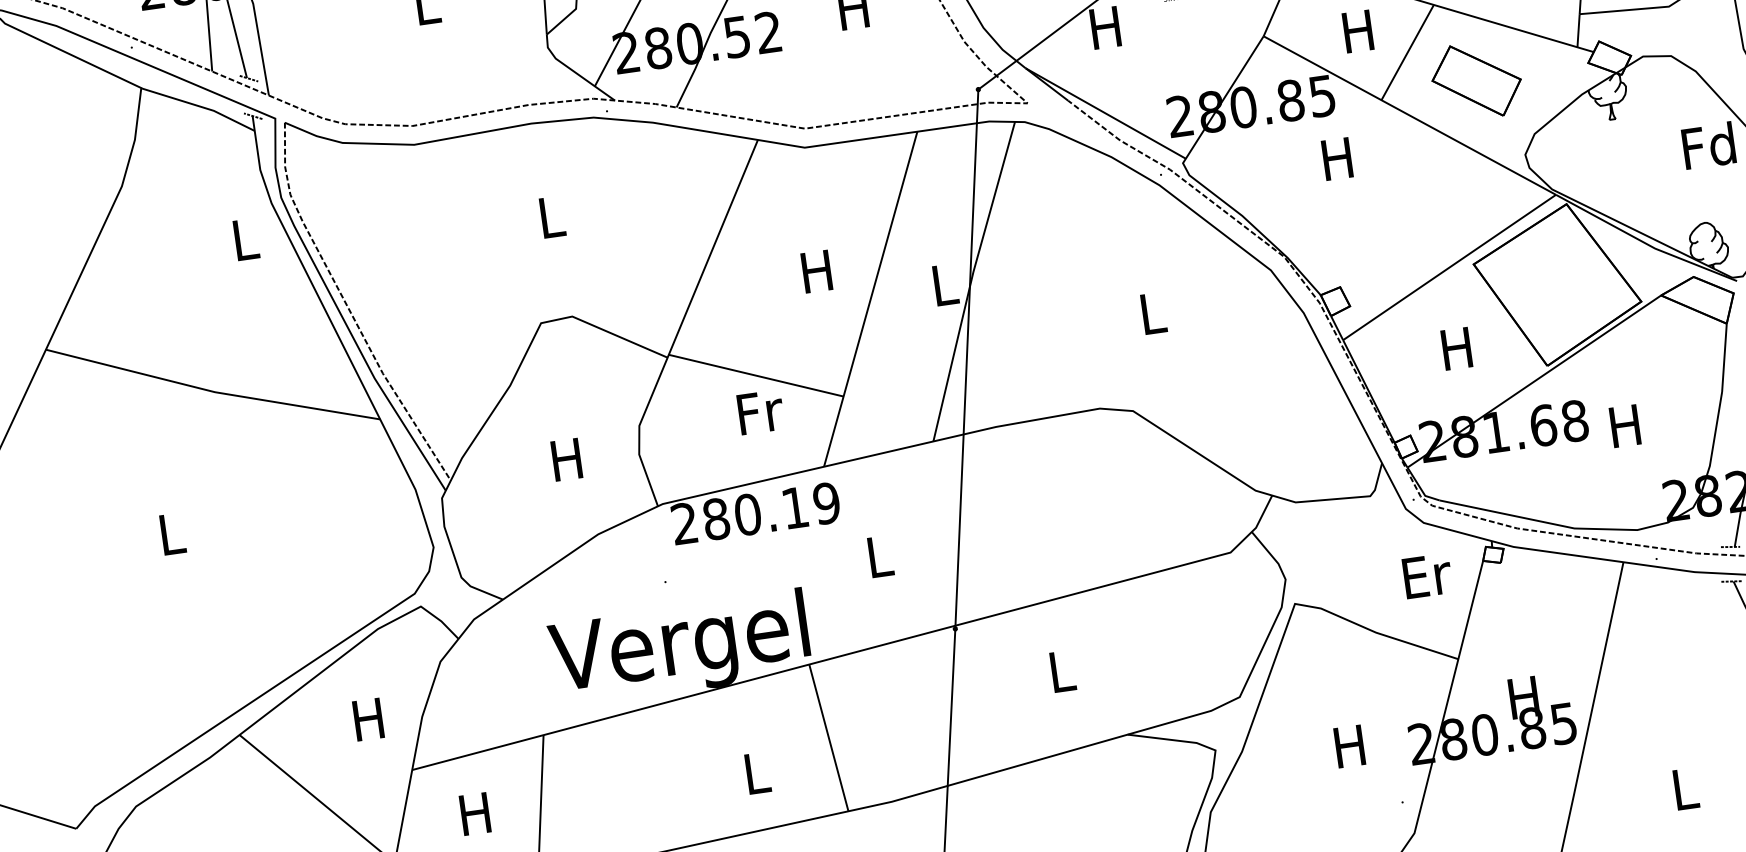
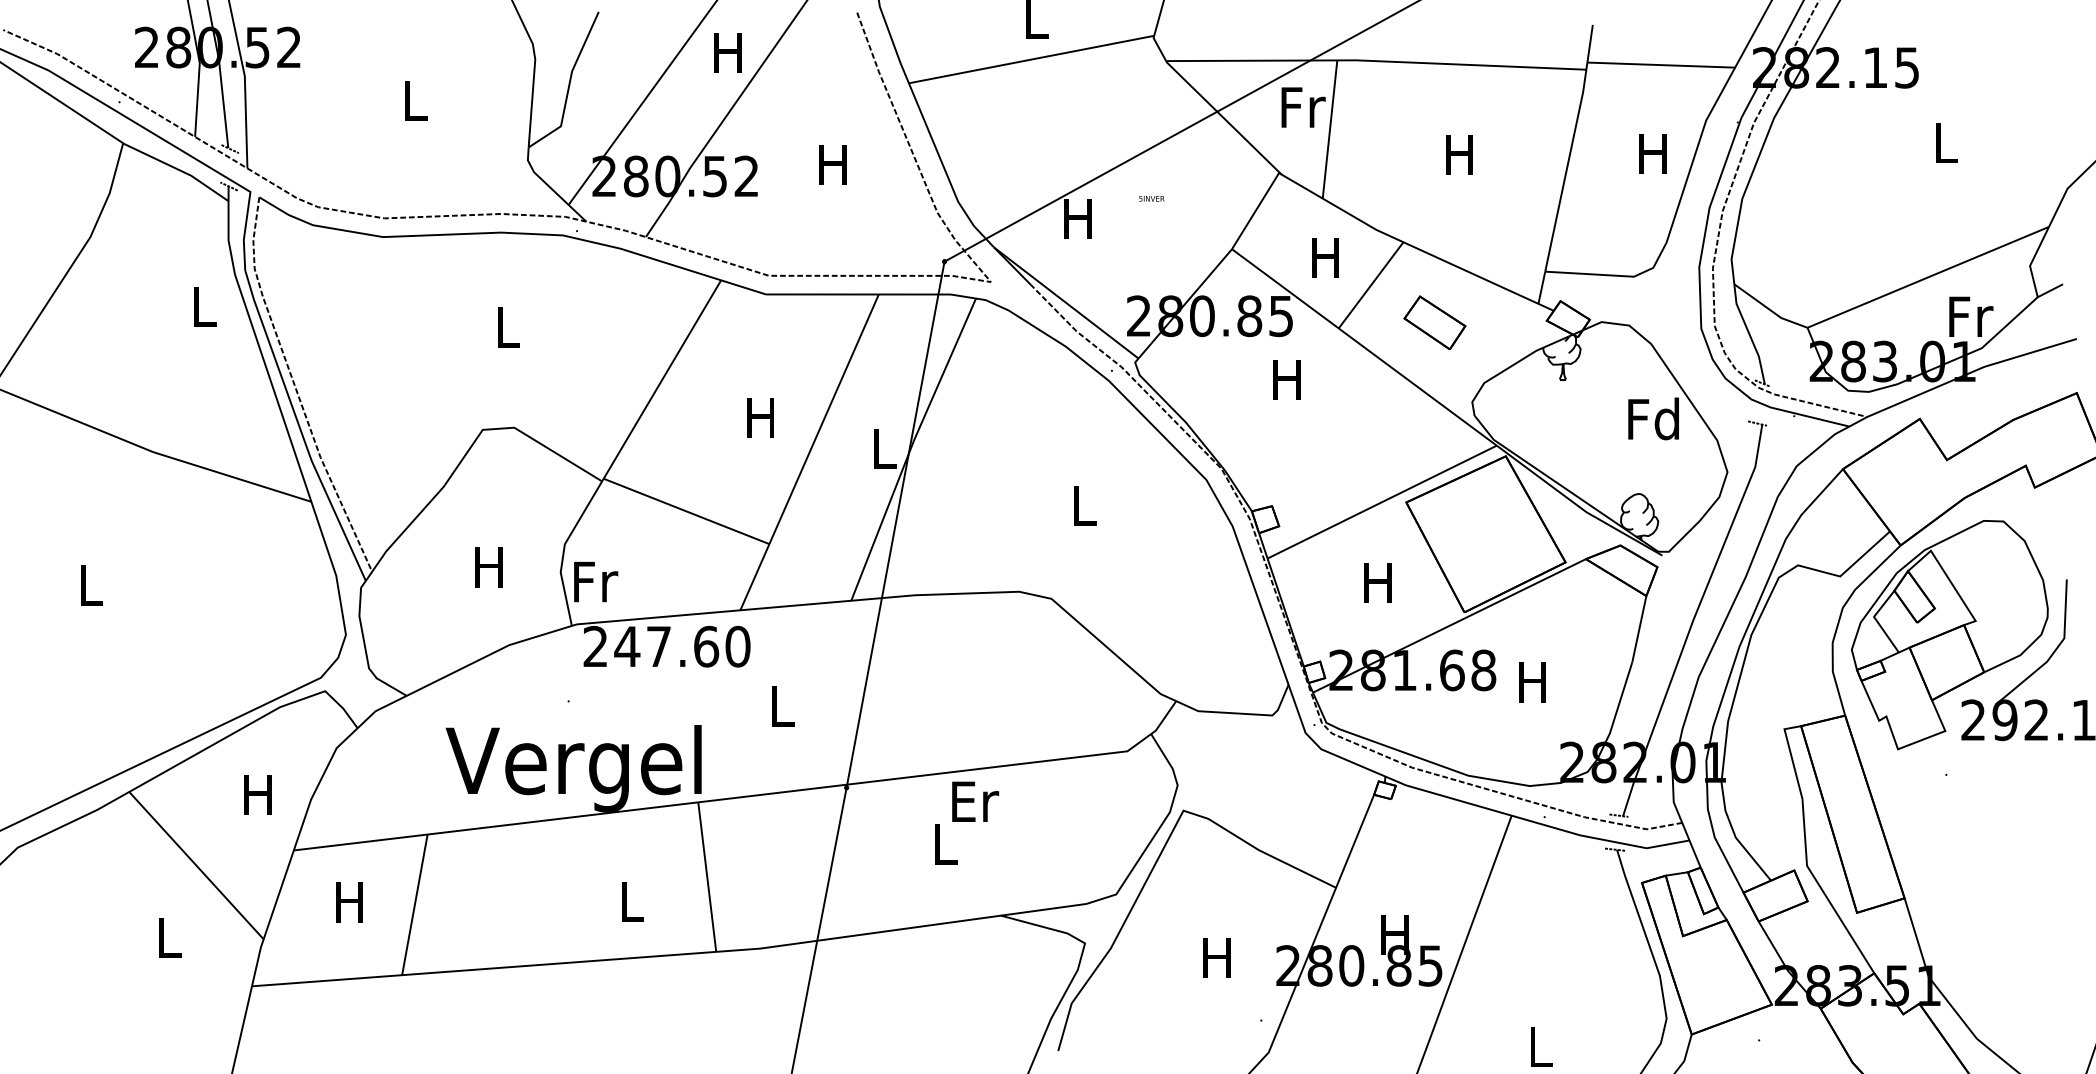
part: (1476, 80) -> (1434, 322), size x0.7
text: (761, 412) -> (596, 582), moved
text: (771, 511) -> (682, 646), 280.19 -> 247.60
text: (1427, 575) -> (975, 801), moved

